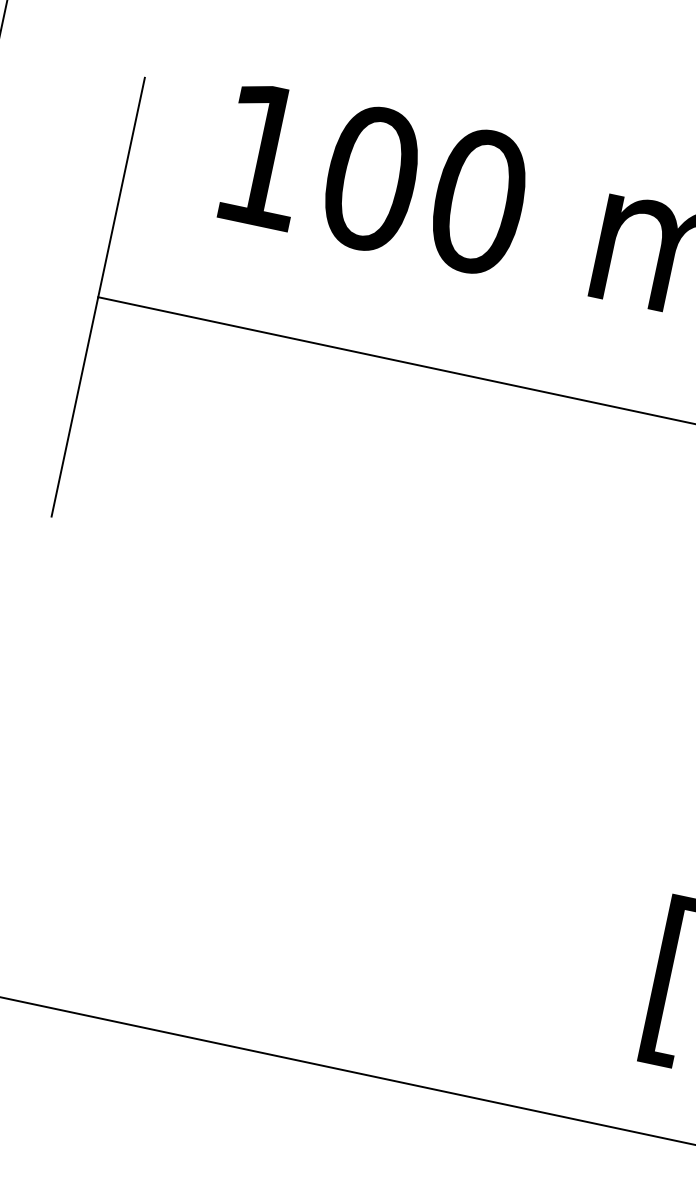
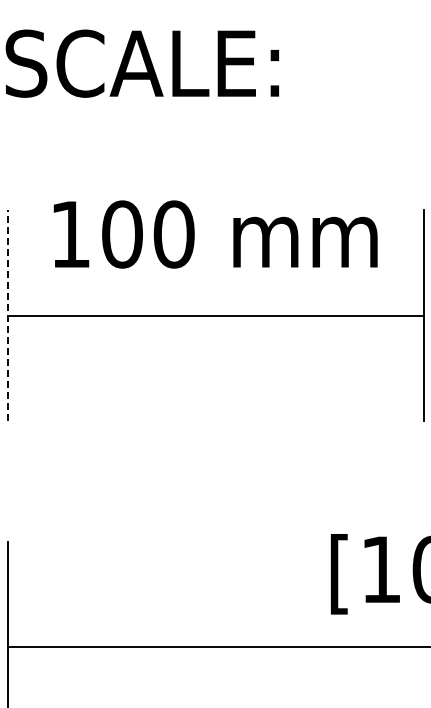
line: (98, 296) -> (8, 315), solid -> dashed

